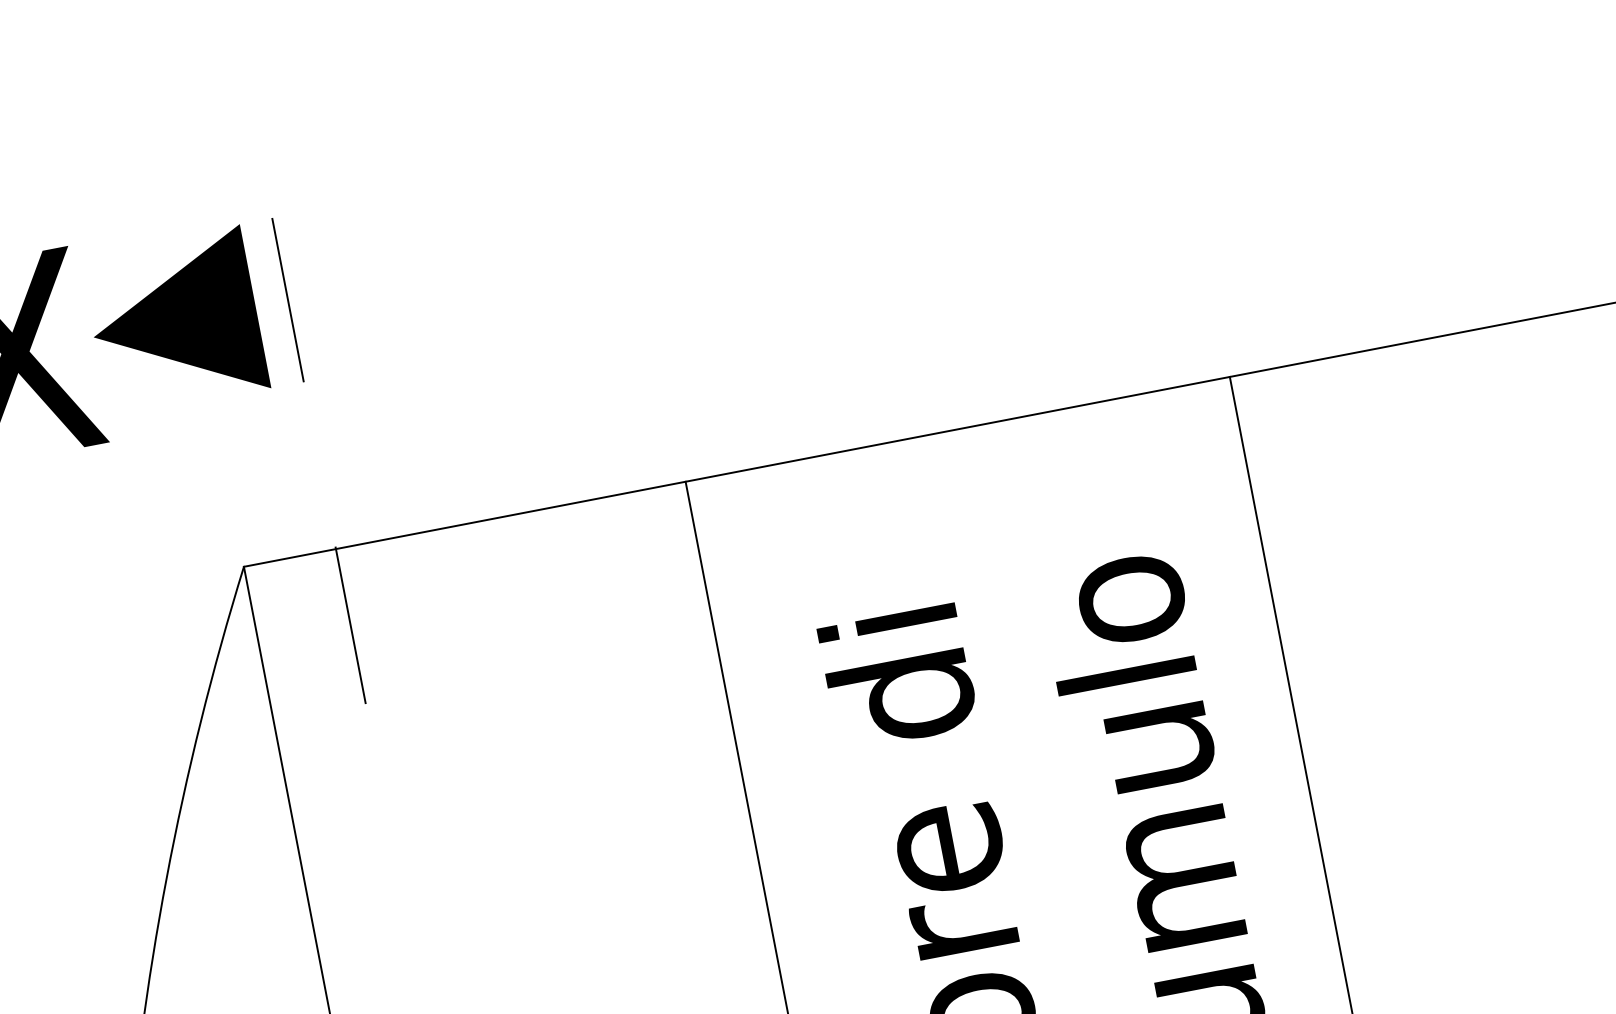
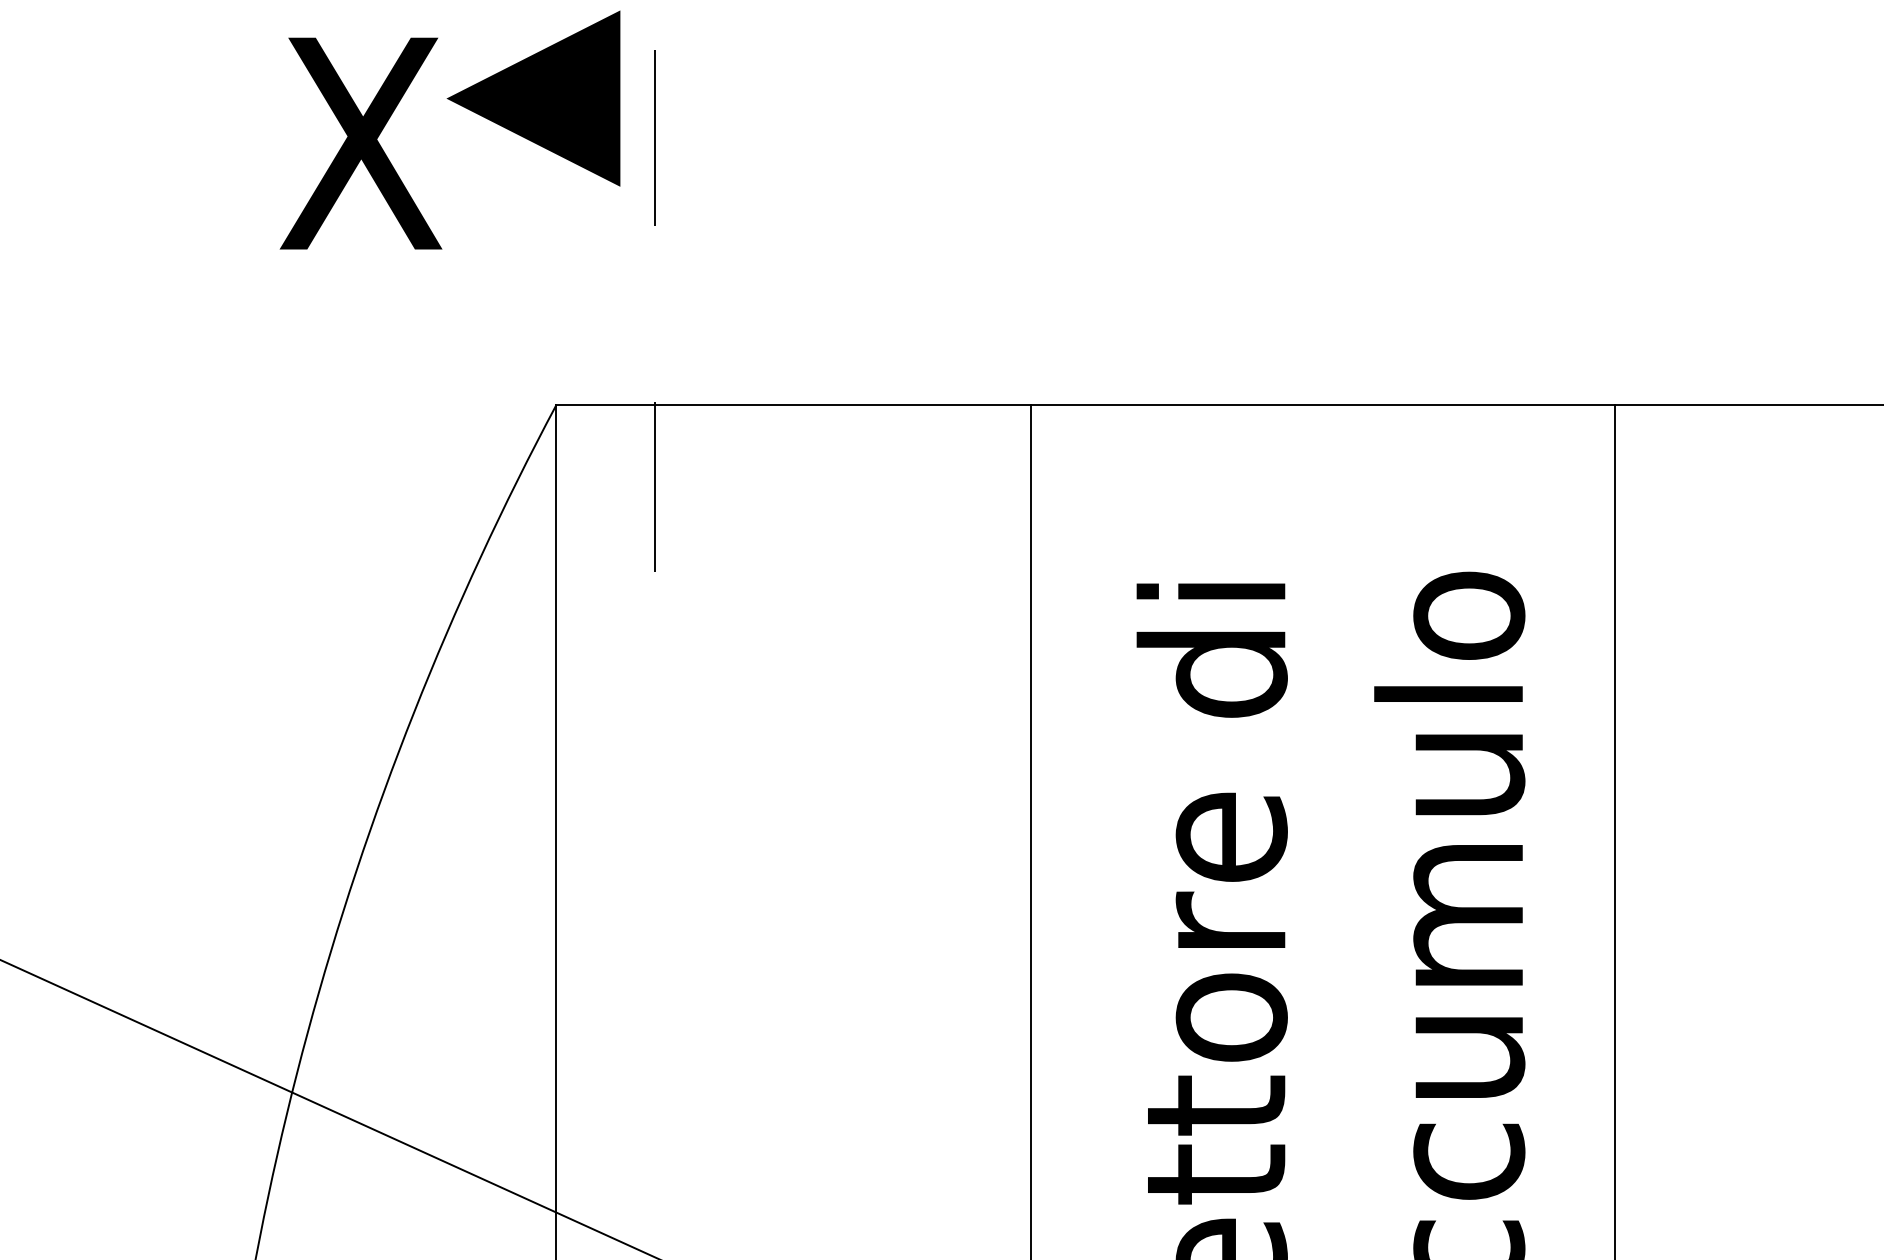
line: (174, 321) -> (533, 98), moved

